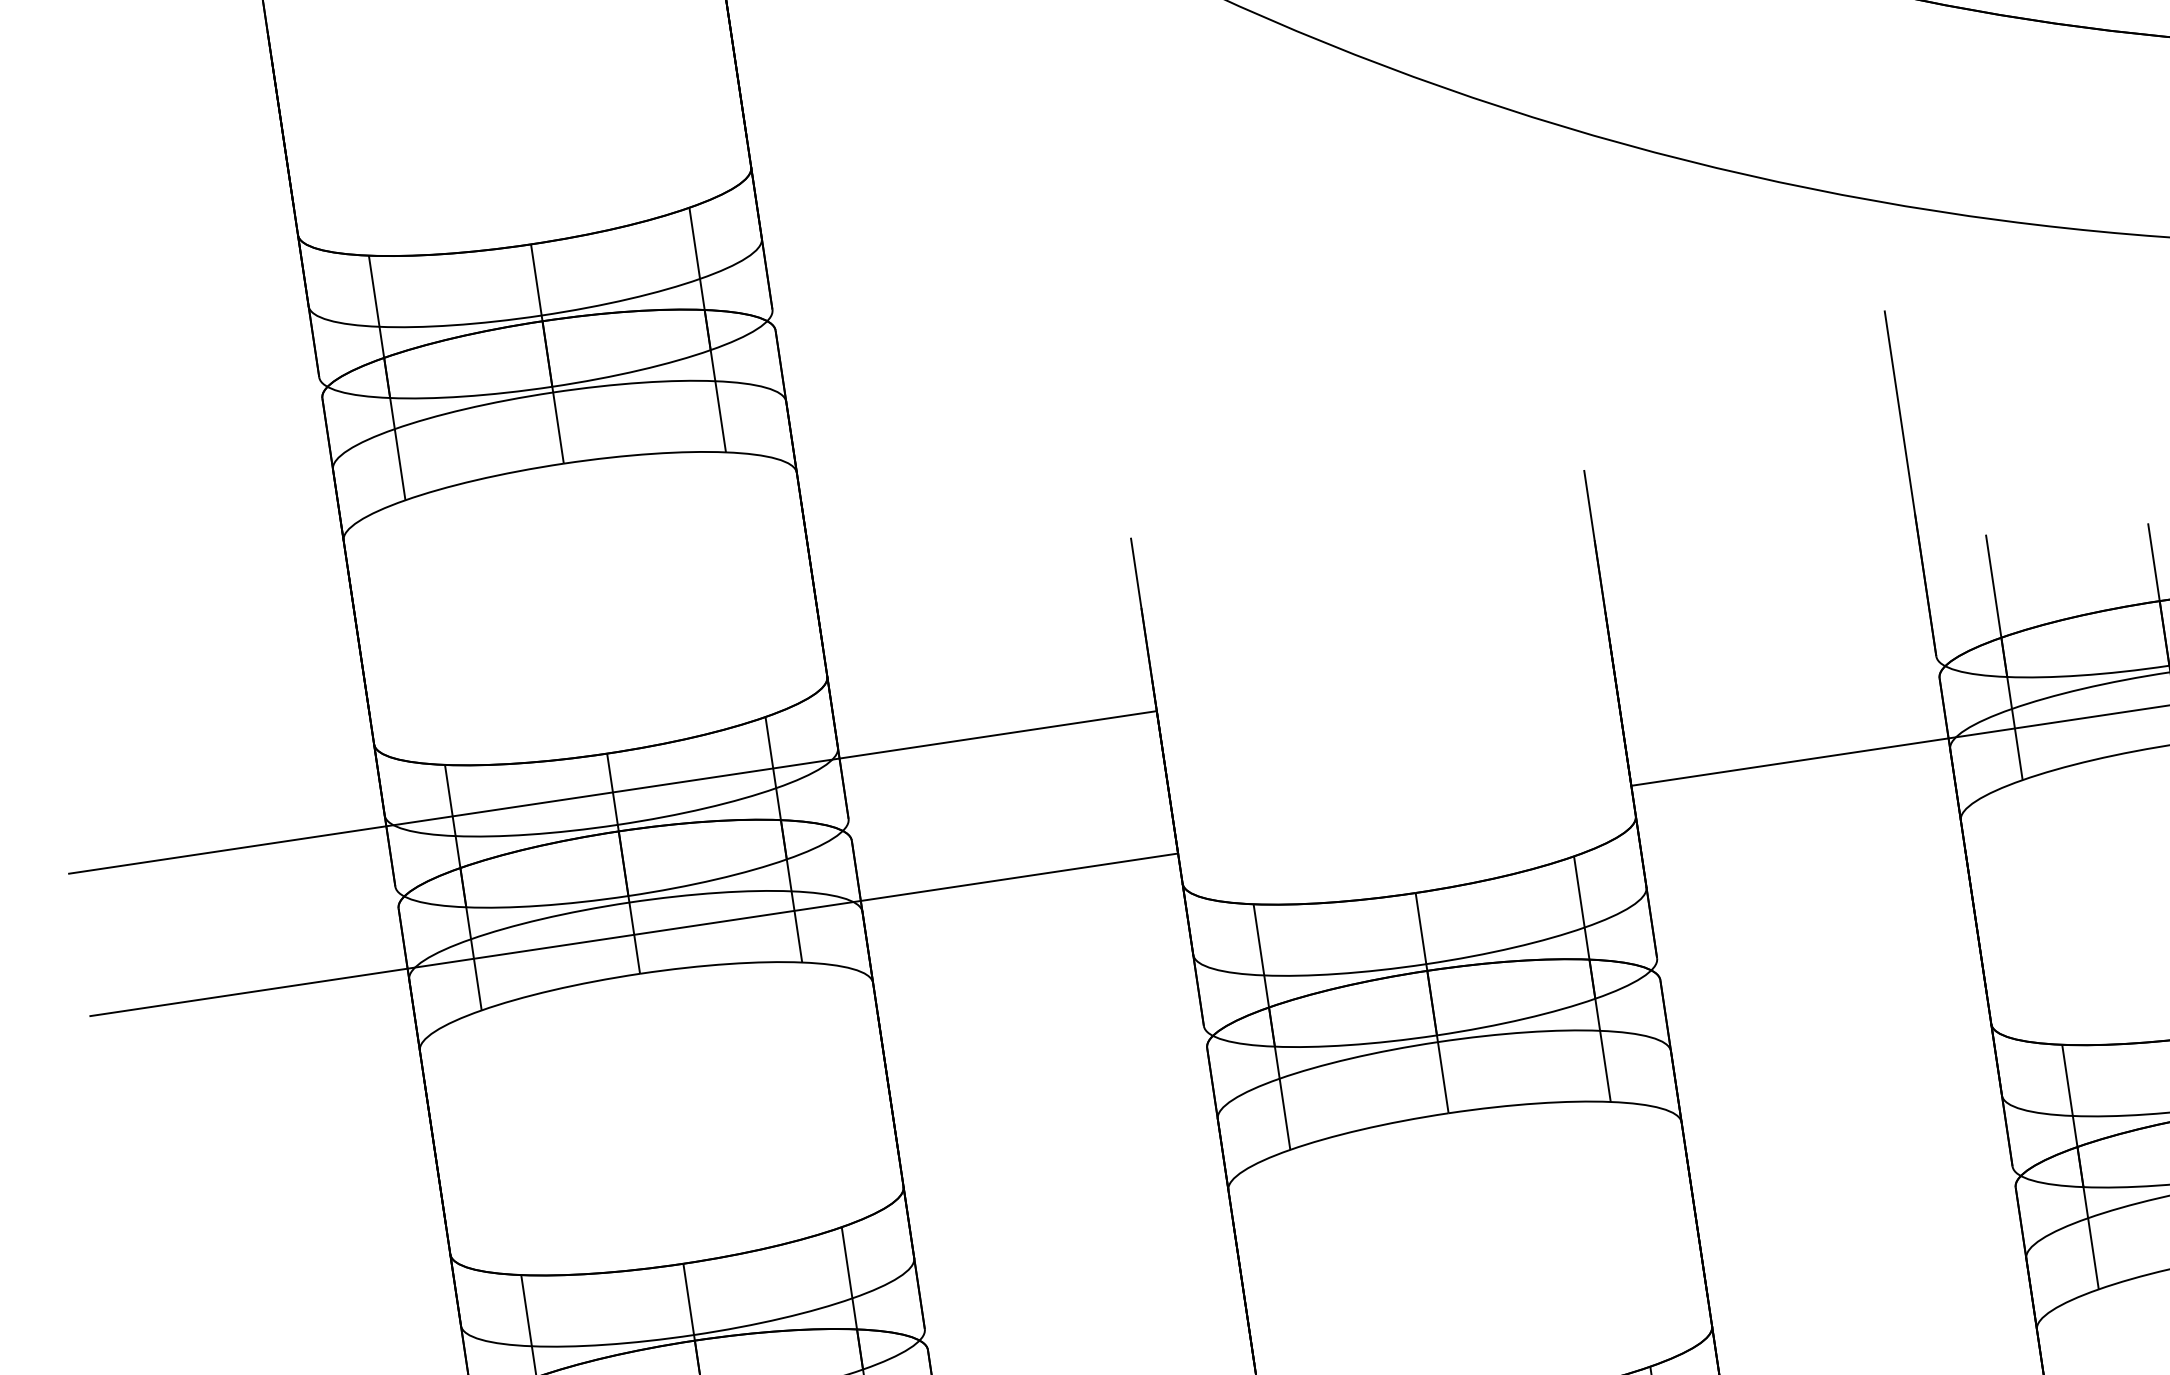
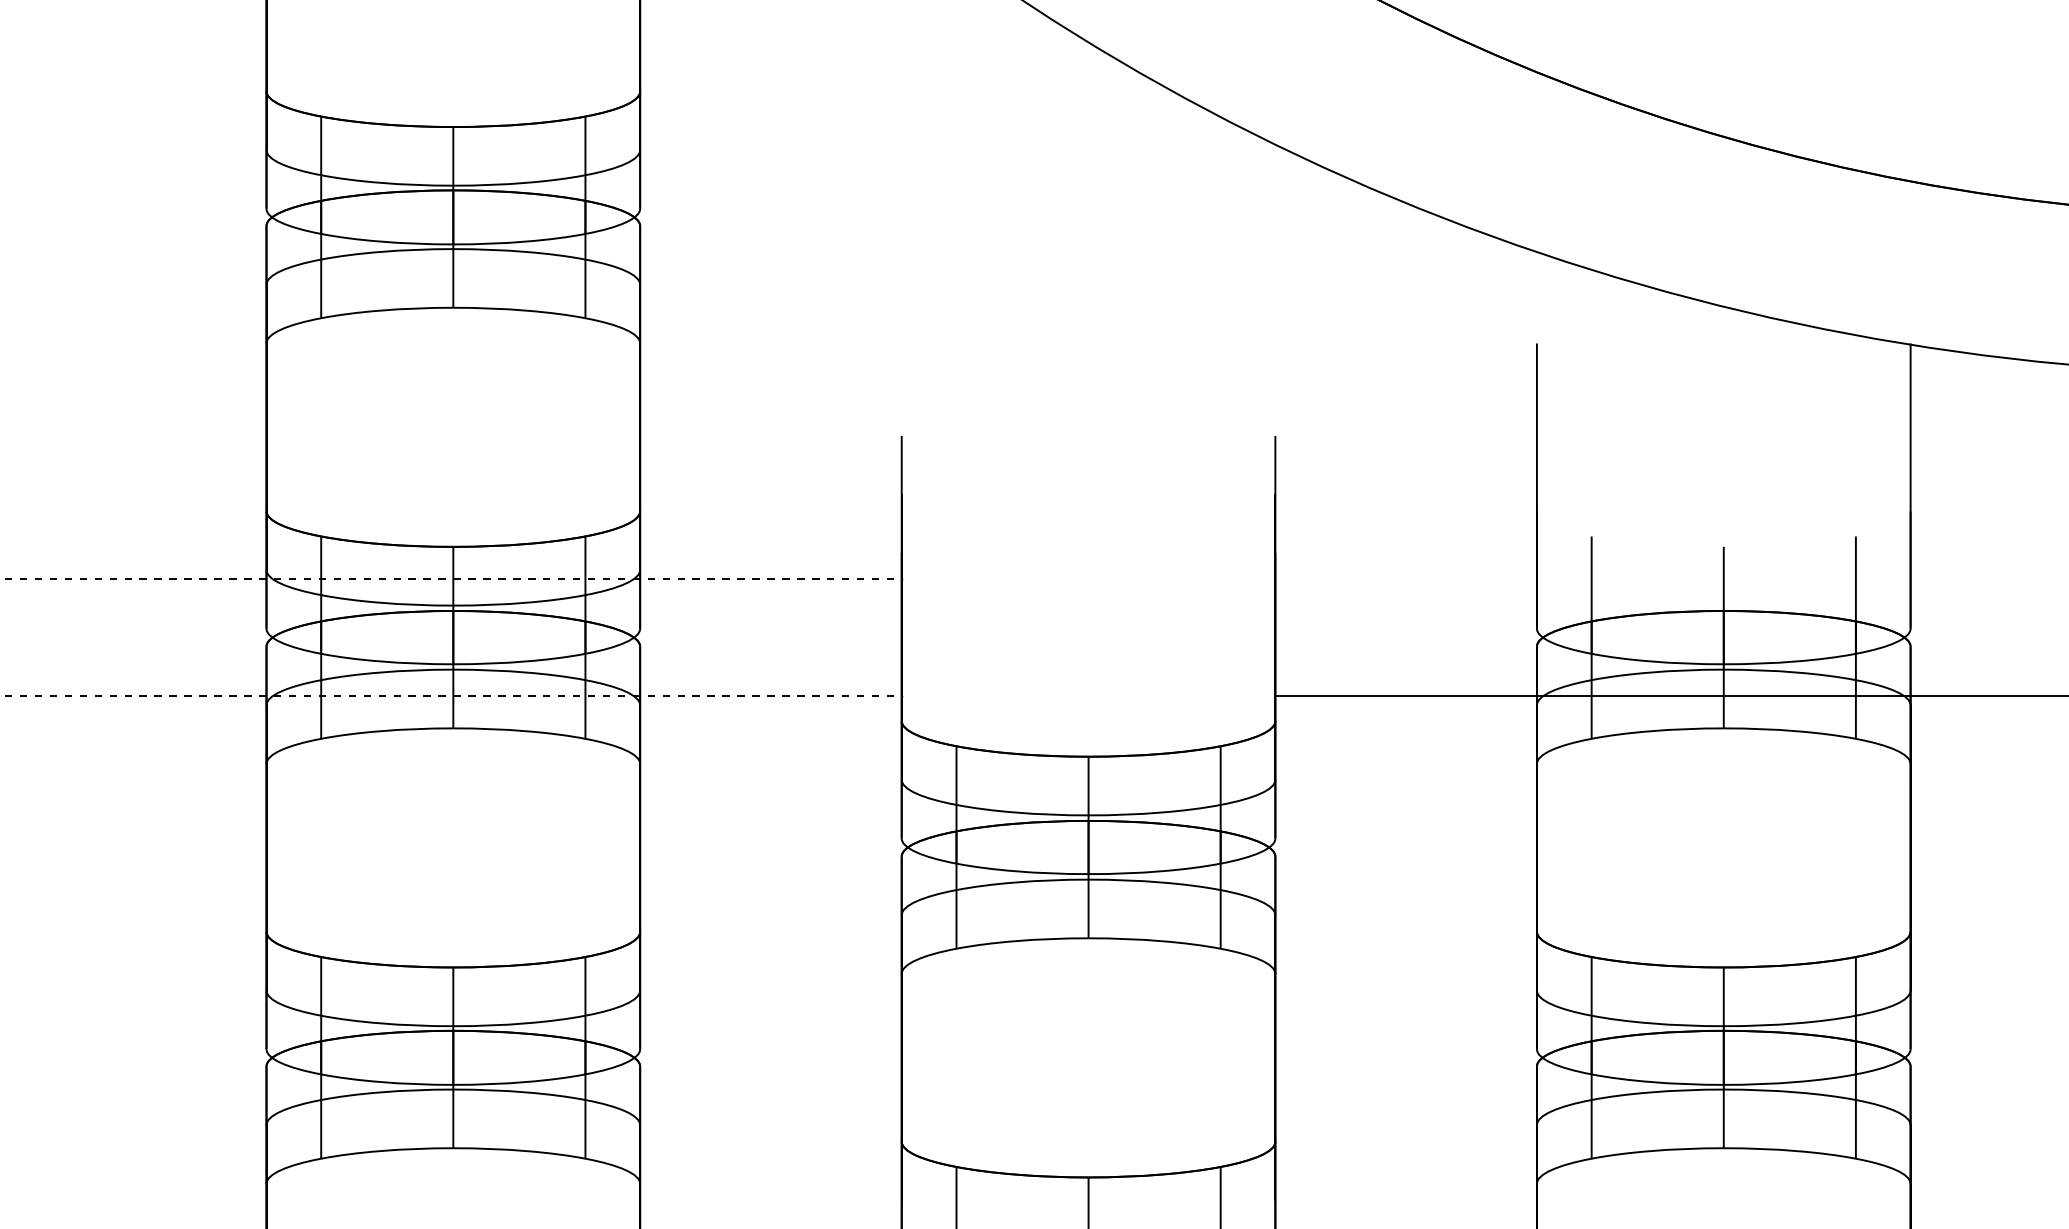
line: (613, 791) -> (453, 578), solid -> dashed
line: (634, 935) -> (453, 696), solid -> dashed

